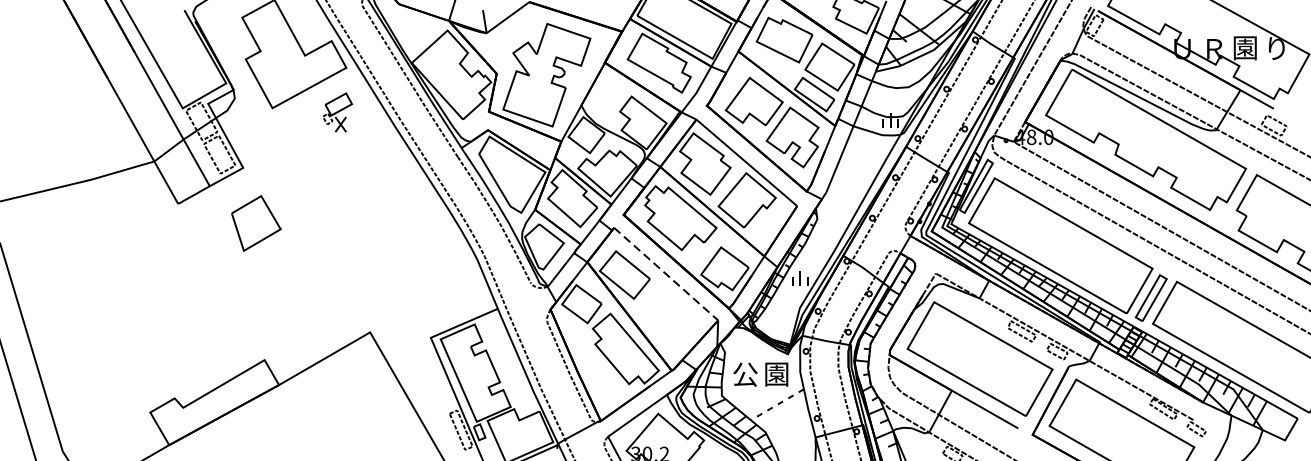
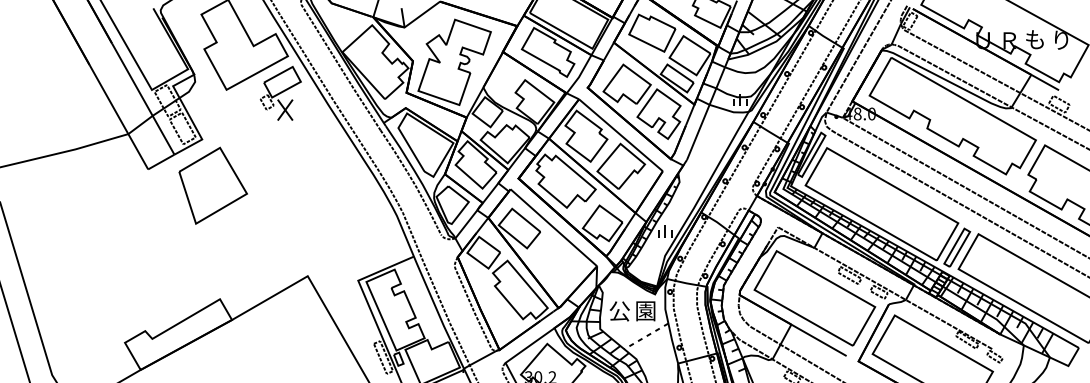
text: (1244, 47) -> (1034, 39), 園 -> も
part: (337, 112) -> (280, 93), size x1.67
part: (255, 223) -> (212, 185), size x1.67
line: (665, 273) -> (553, 227), dashed -> solid

